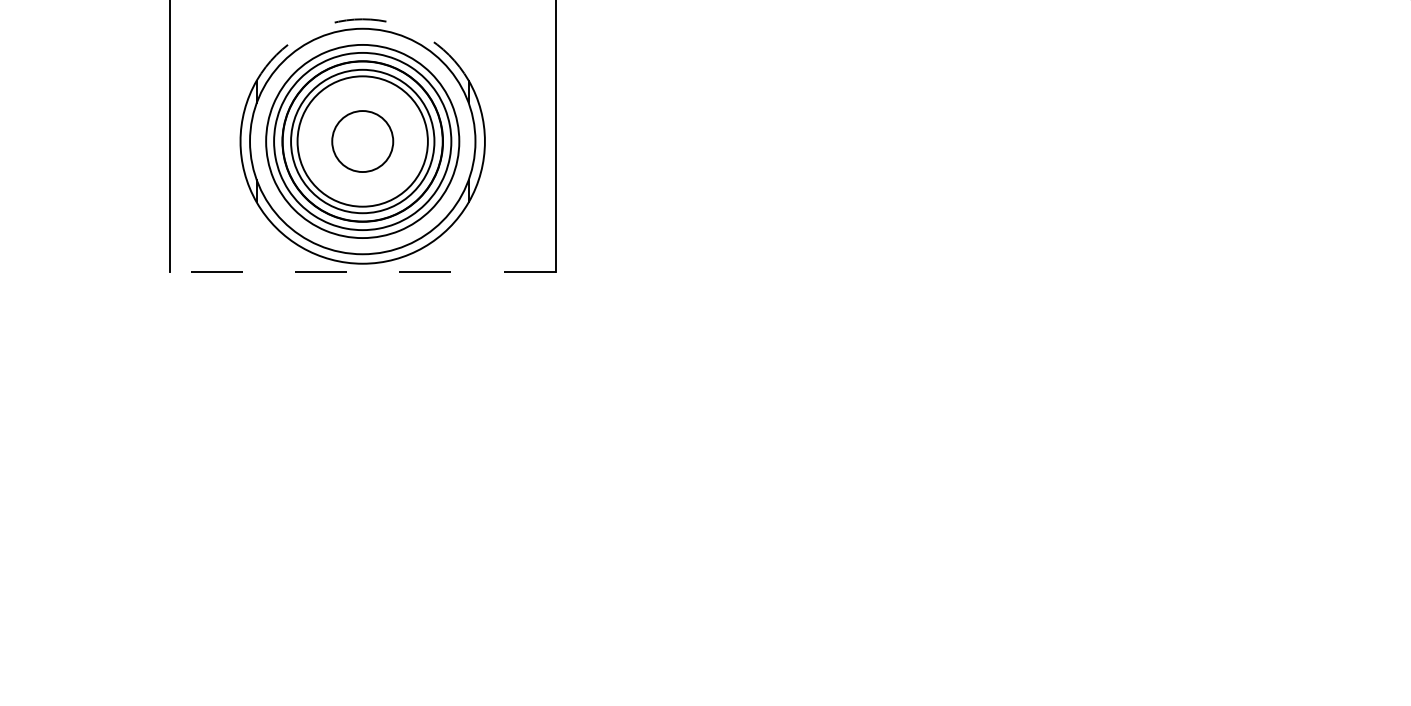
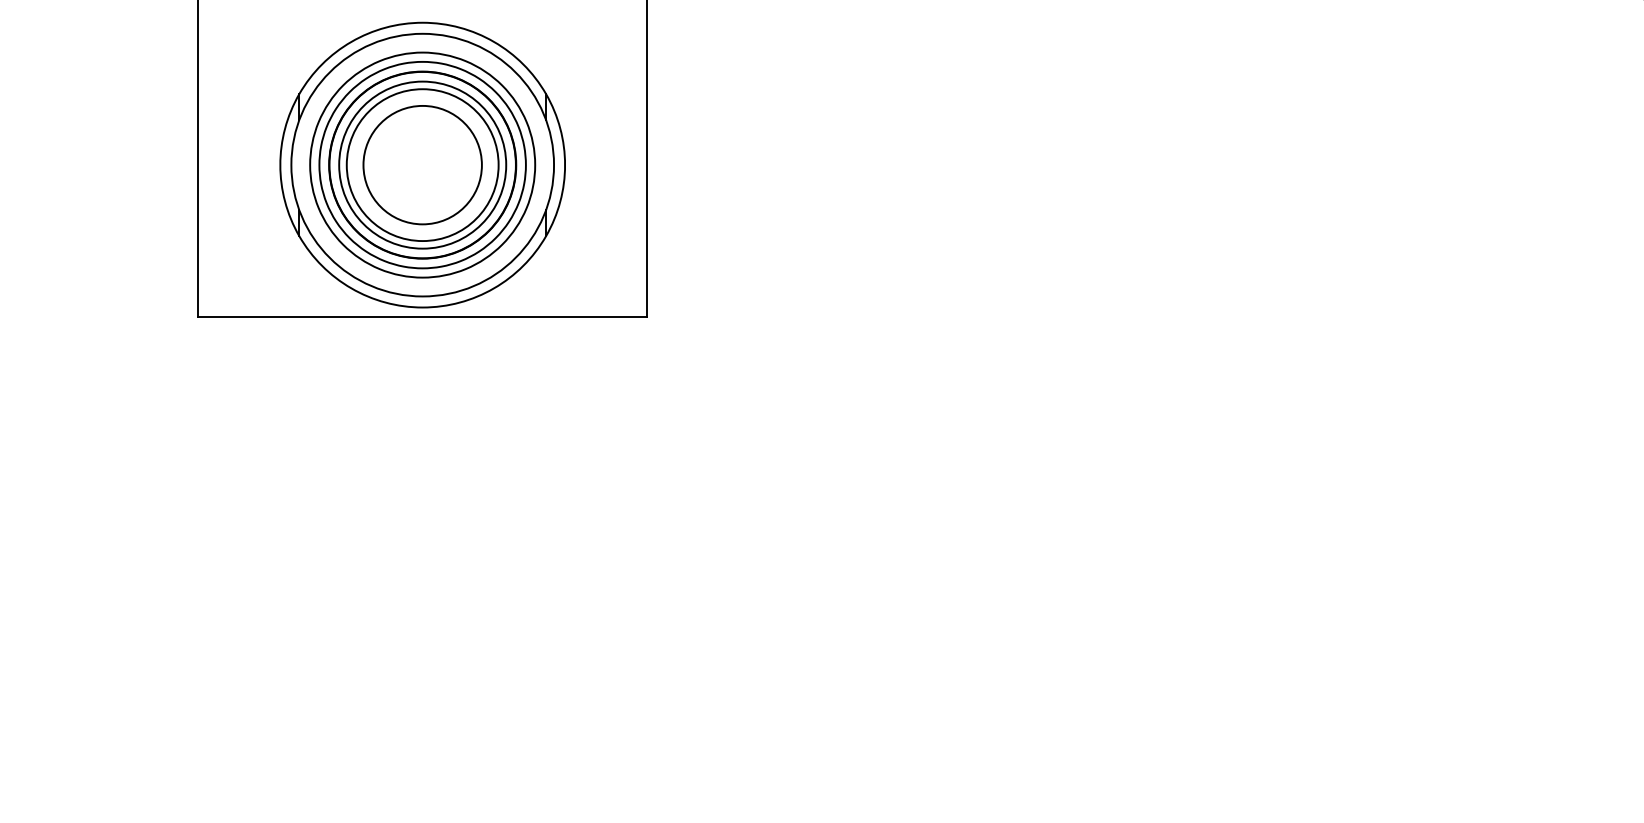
arc: (362, 19) -> (422, 22), dashed -> solid
circle: (362, 140) -> (422, 164), size x1.67
line: (362, 272) -> (422, 317), dashed -> solid

